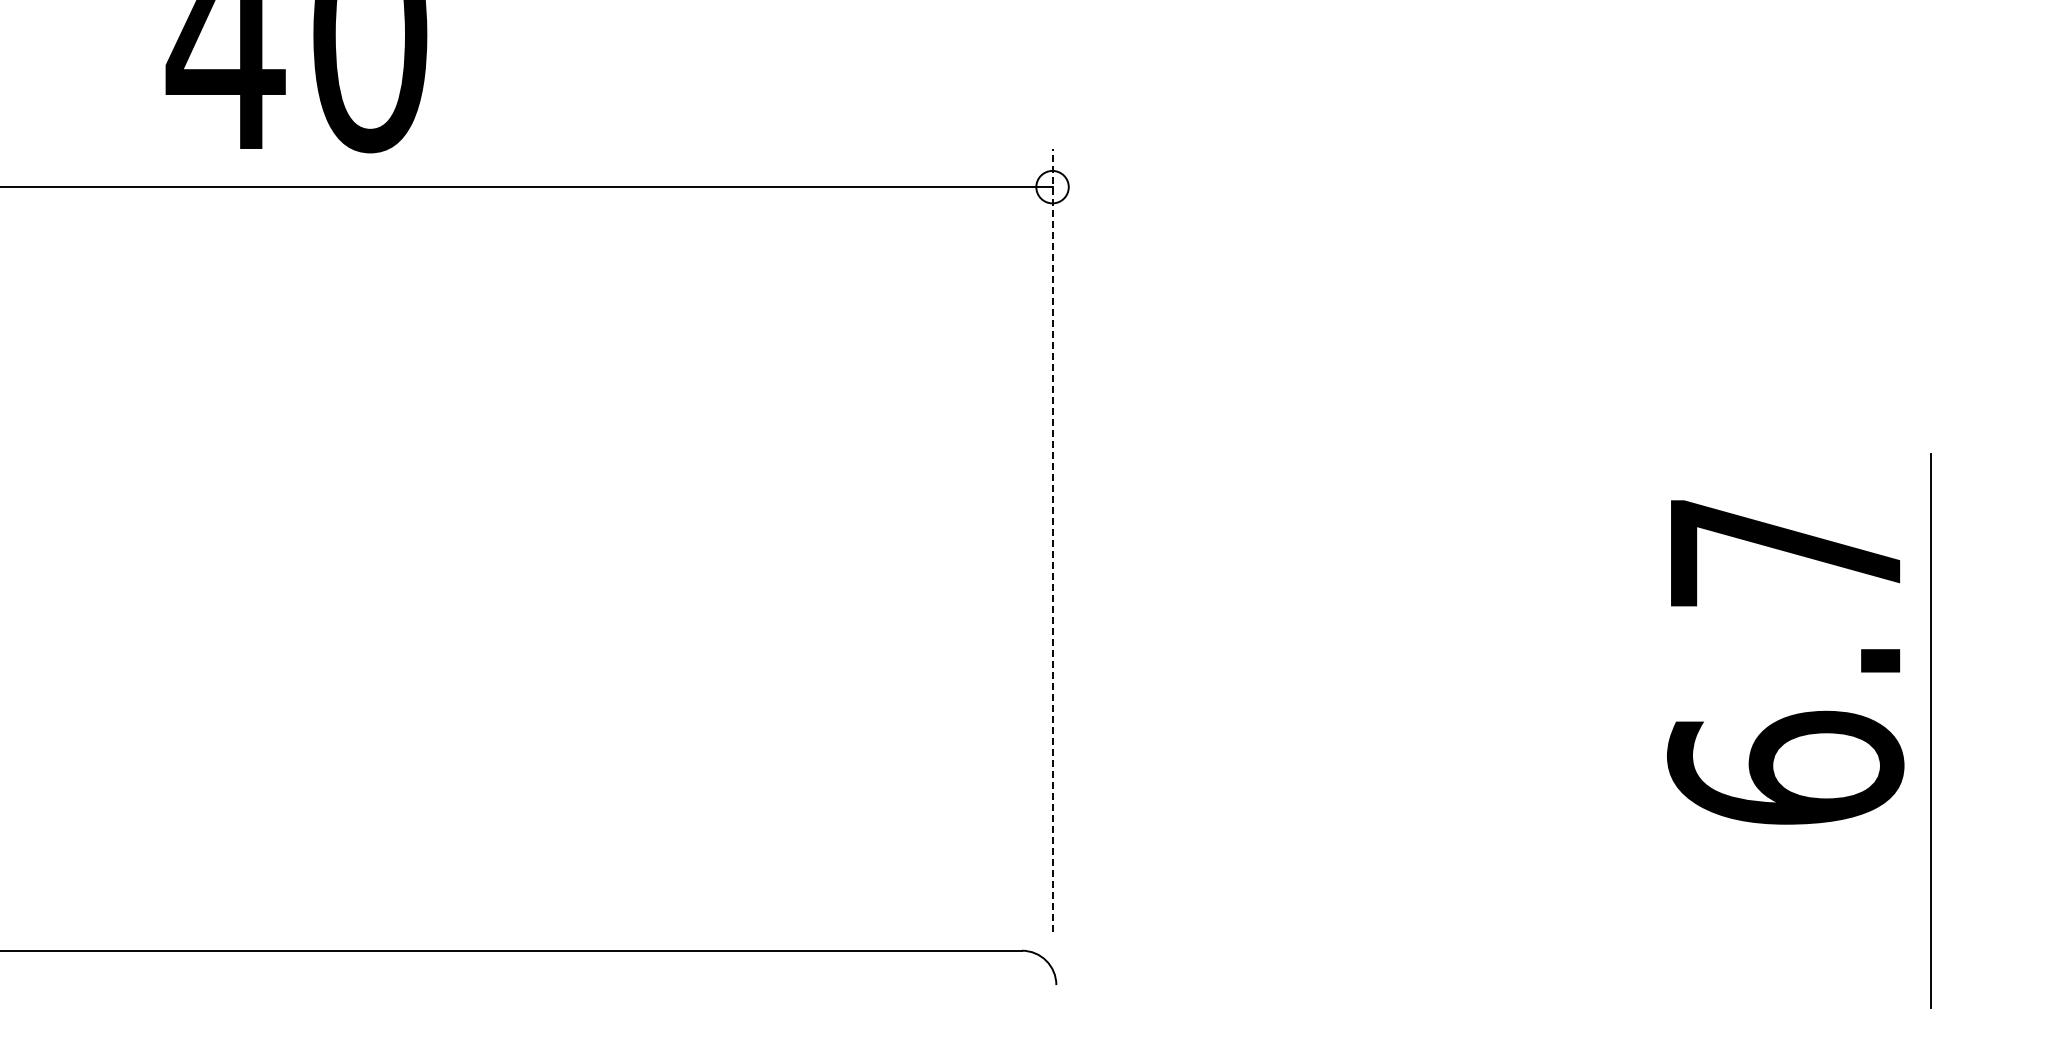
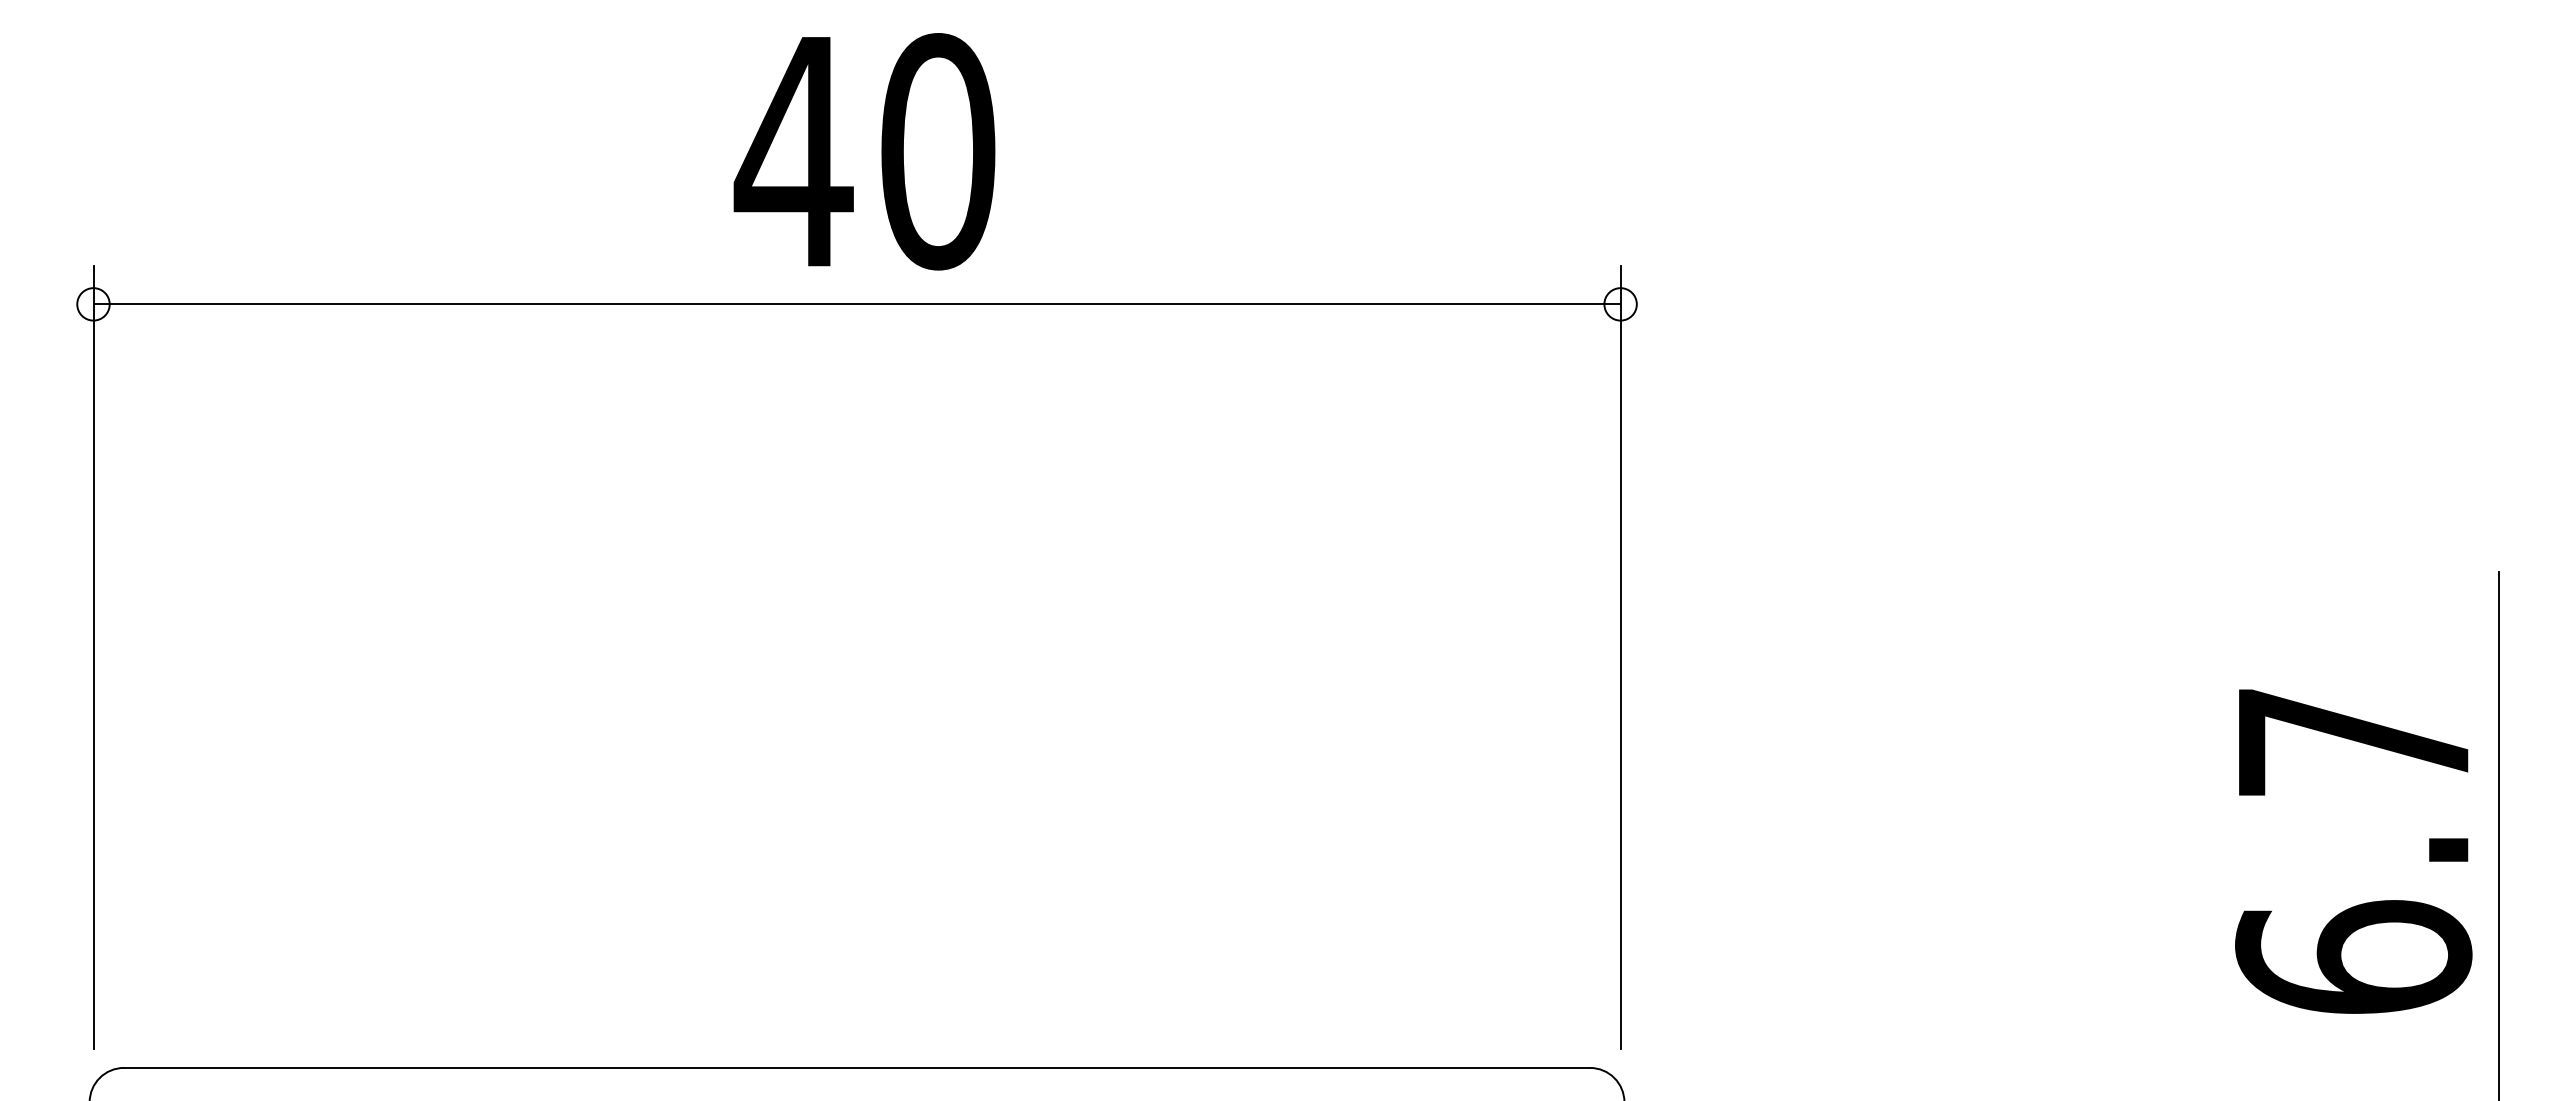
line: (1052, 540) -> (1620, 657), dashed -> solid
text: (1785, 662) -> (2353, 851), moved

